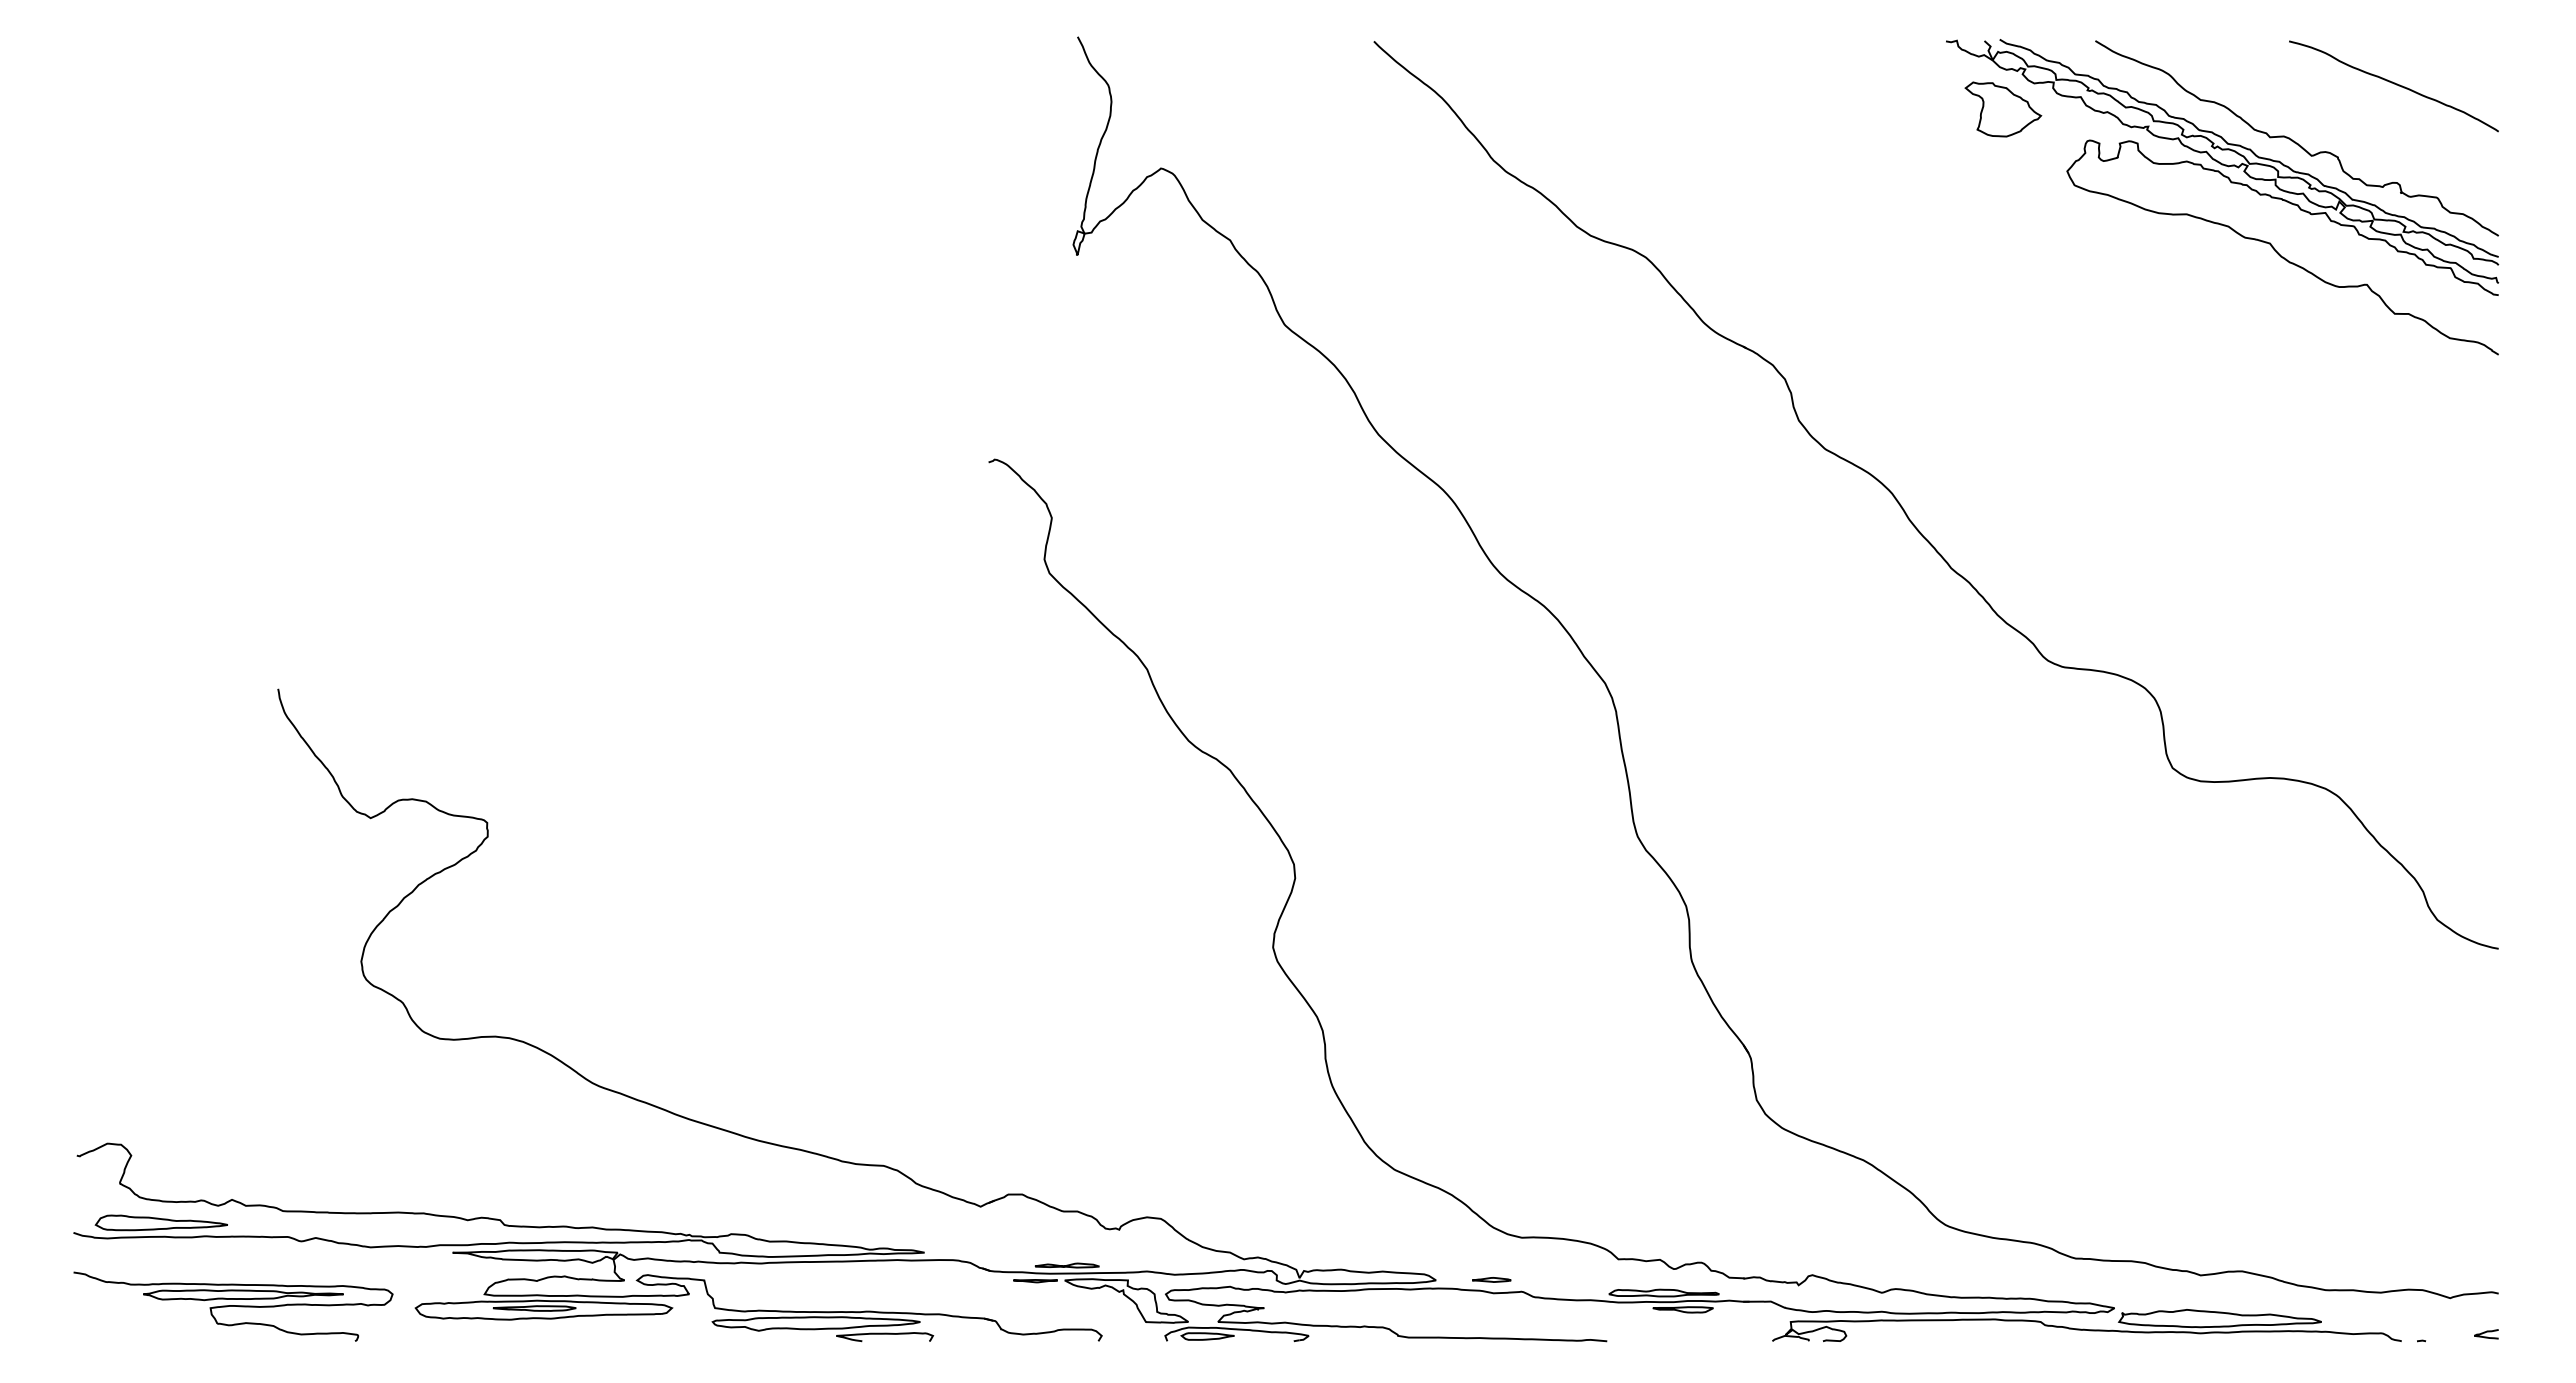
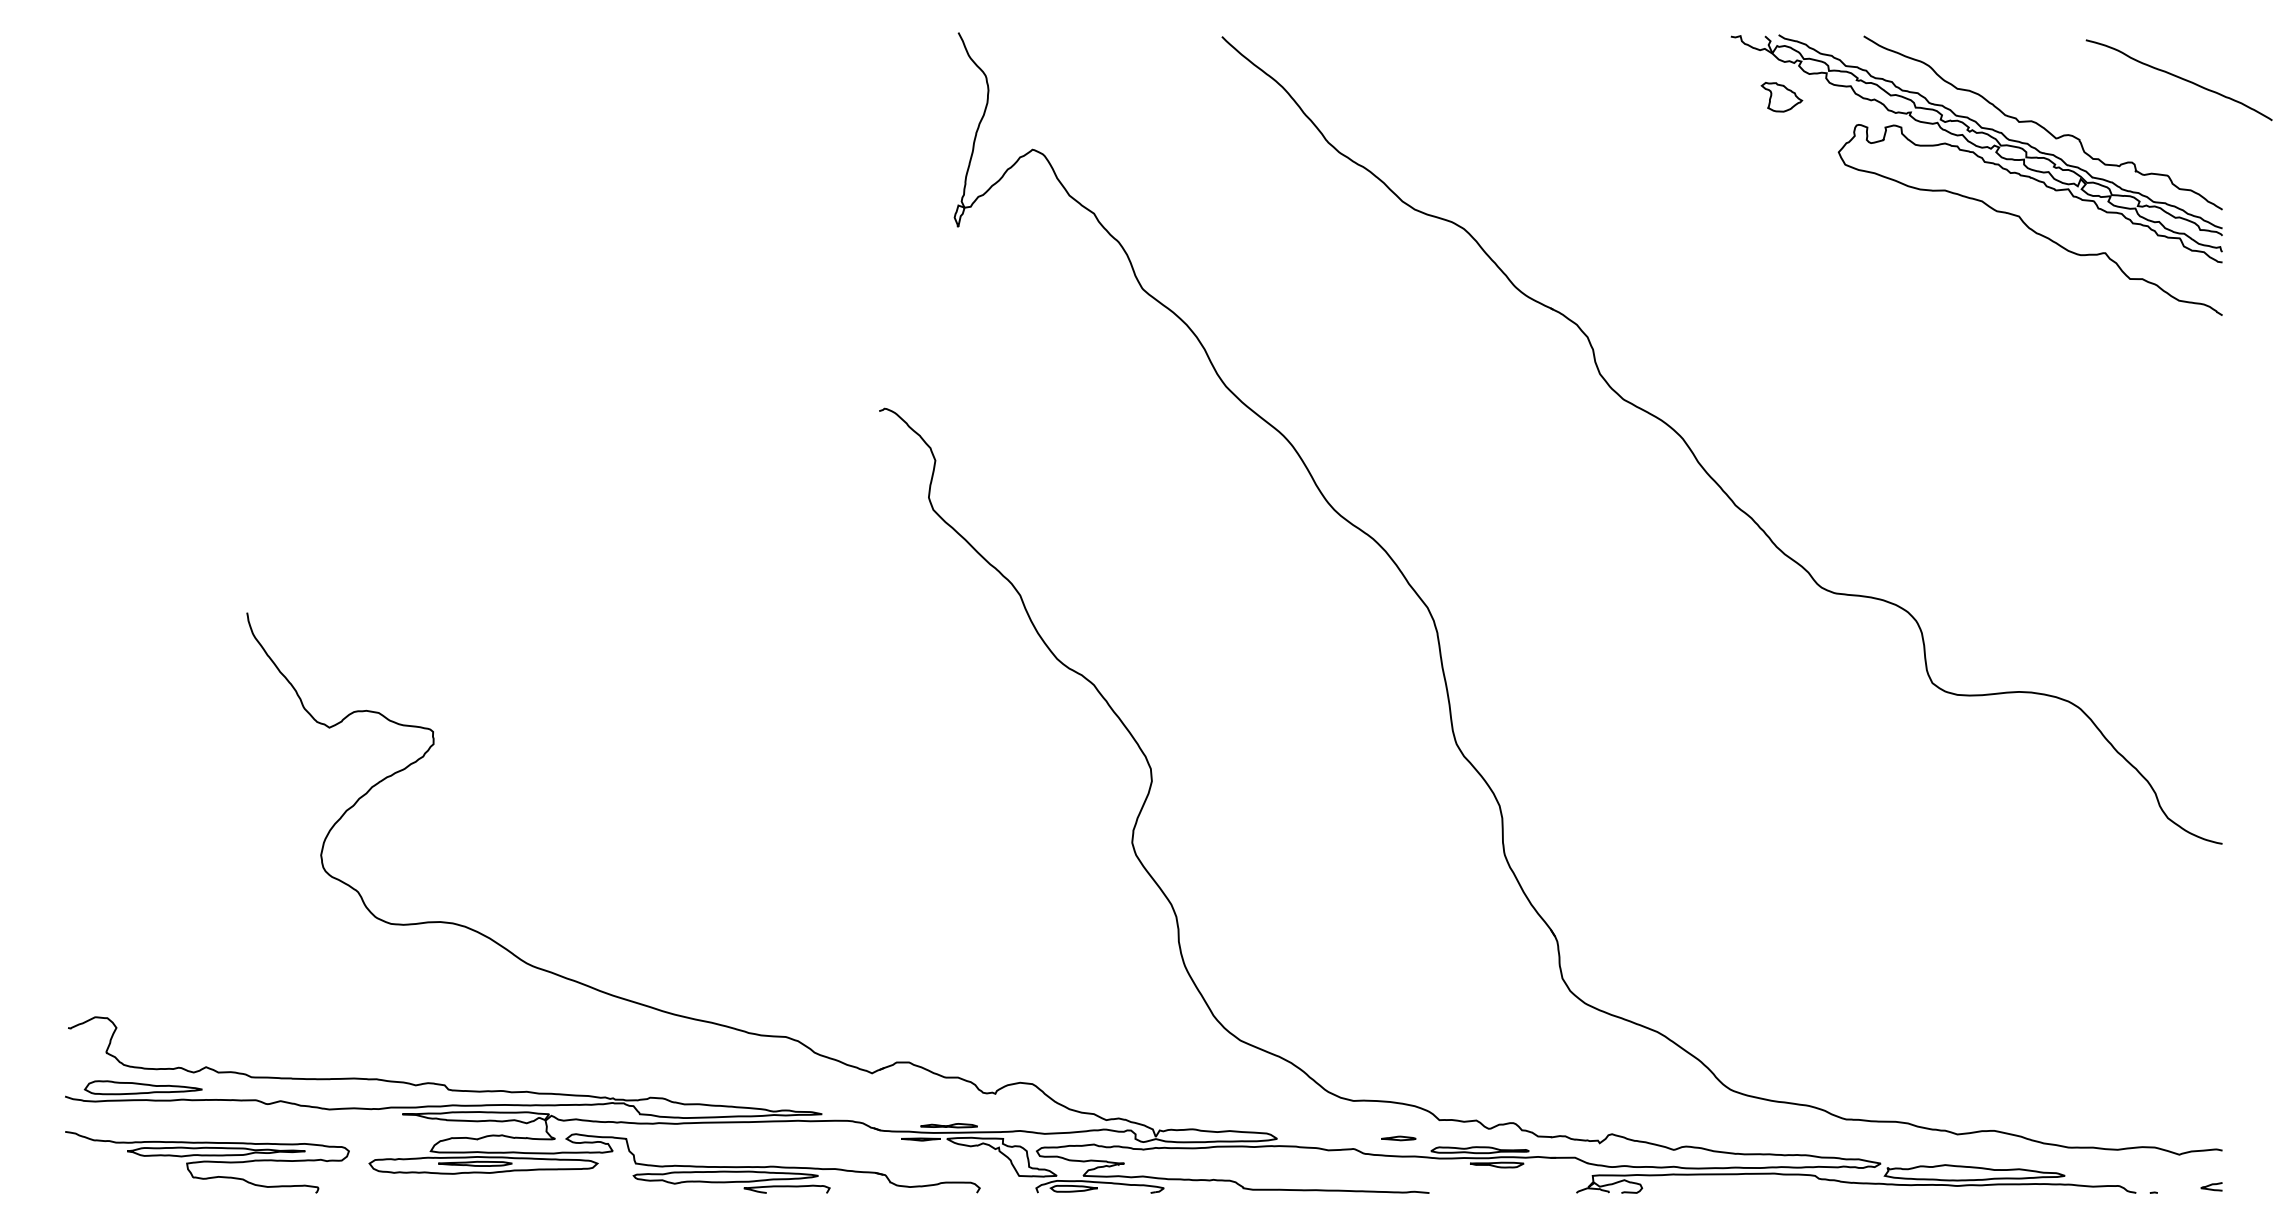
curve: (2394, 84) -> (2179, 78), moved
part: (2003, 109) -> (1782, 97), size x0.6
part: (1491, 1279) -> (1398, 1138), moved

